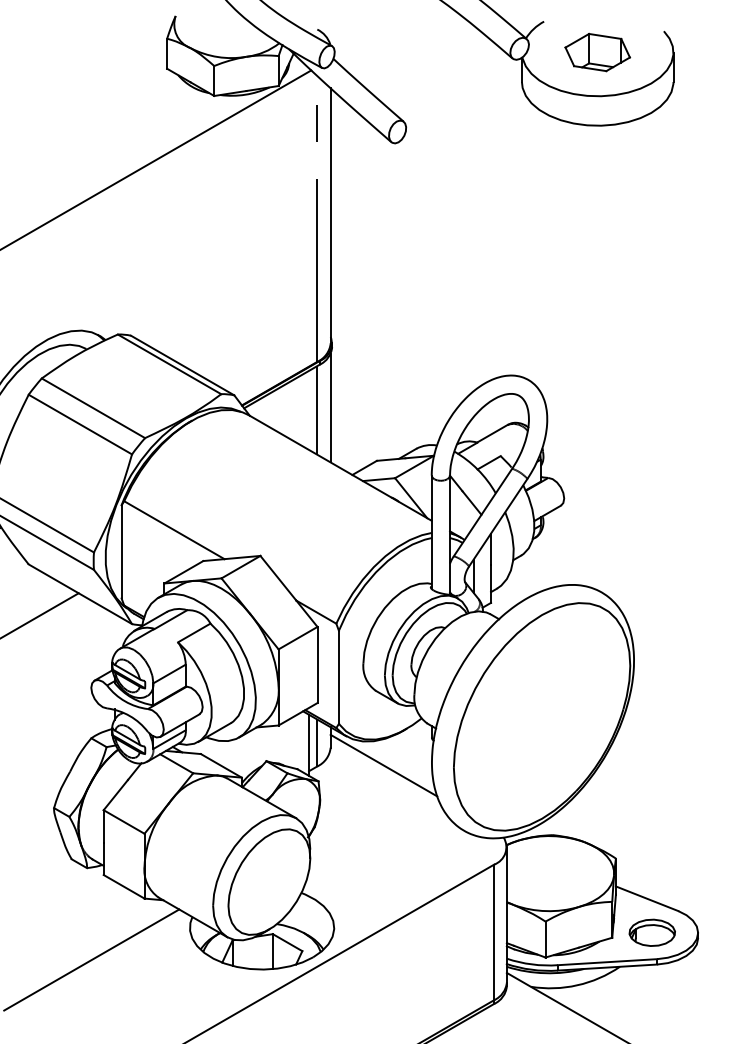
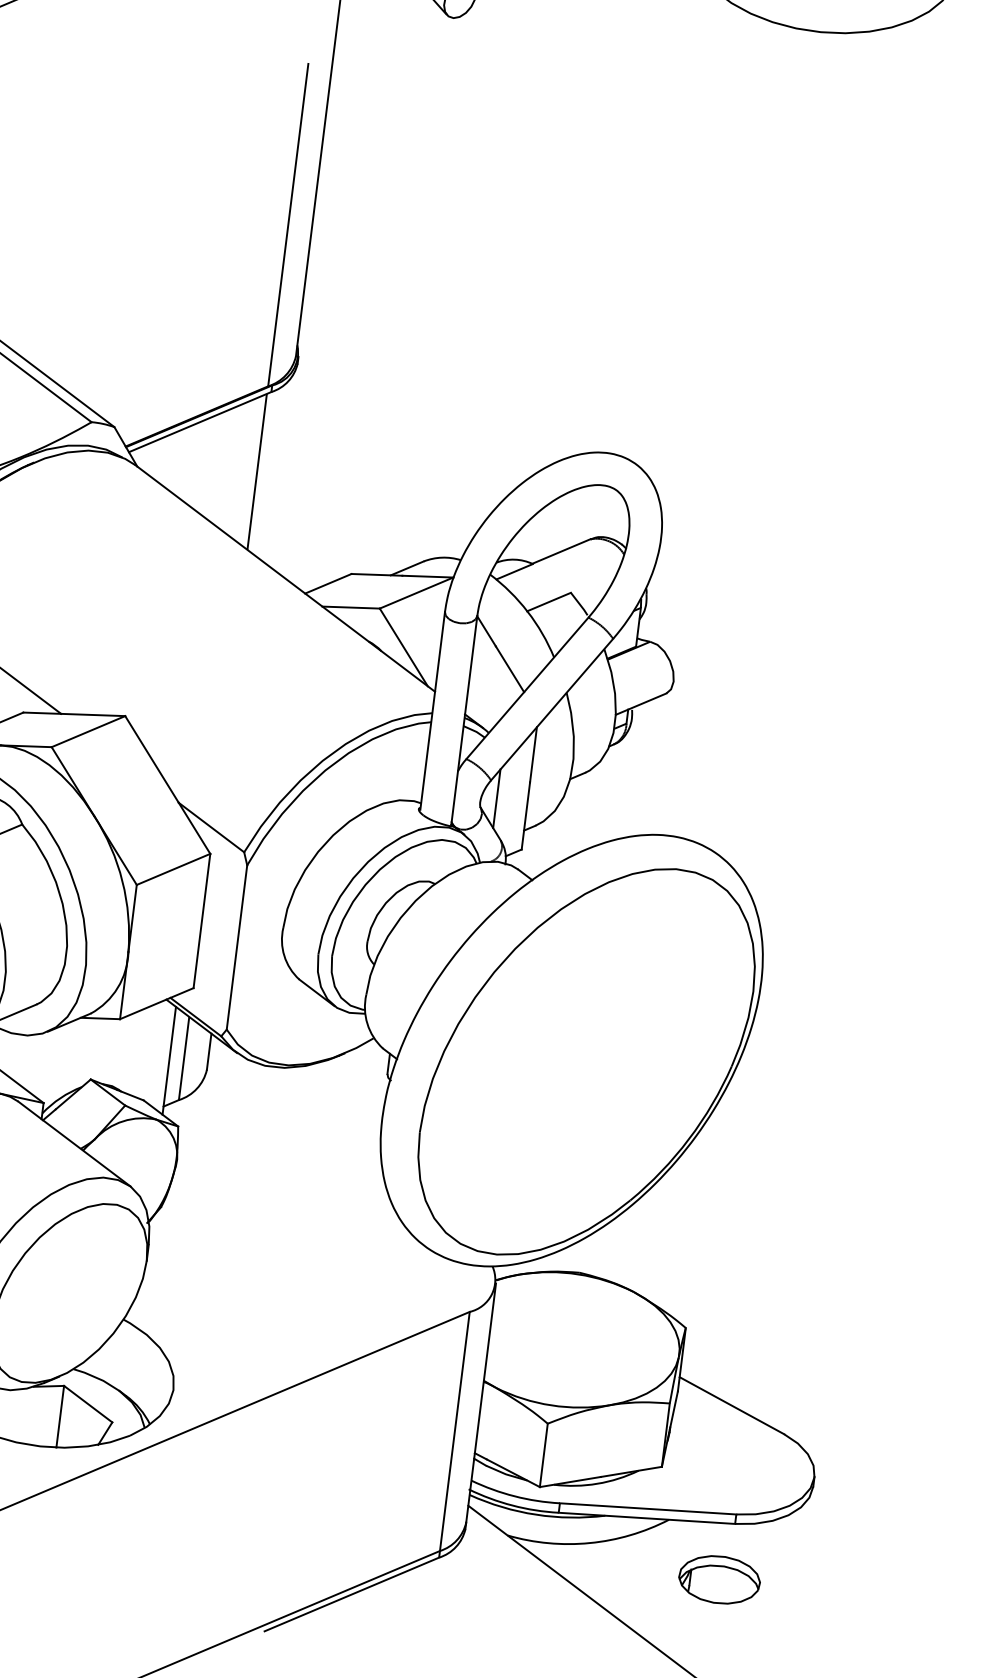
line: (330, 407) -> (281, 469), removed
line: (383, 765) -> (296, 1112), removed
part: (651, 932) -> (718, 1579), moved

